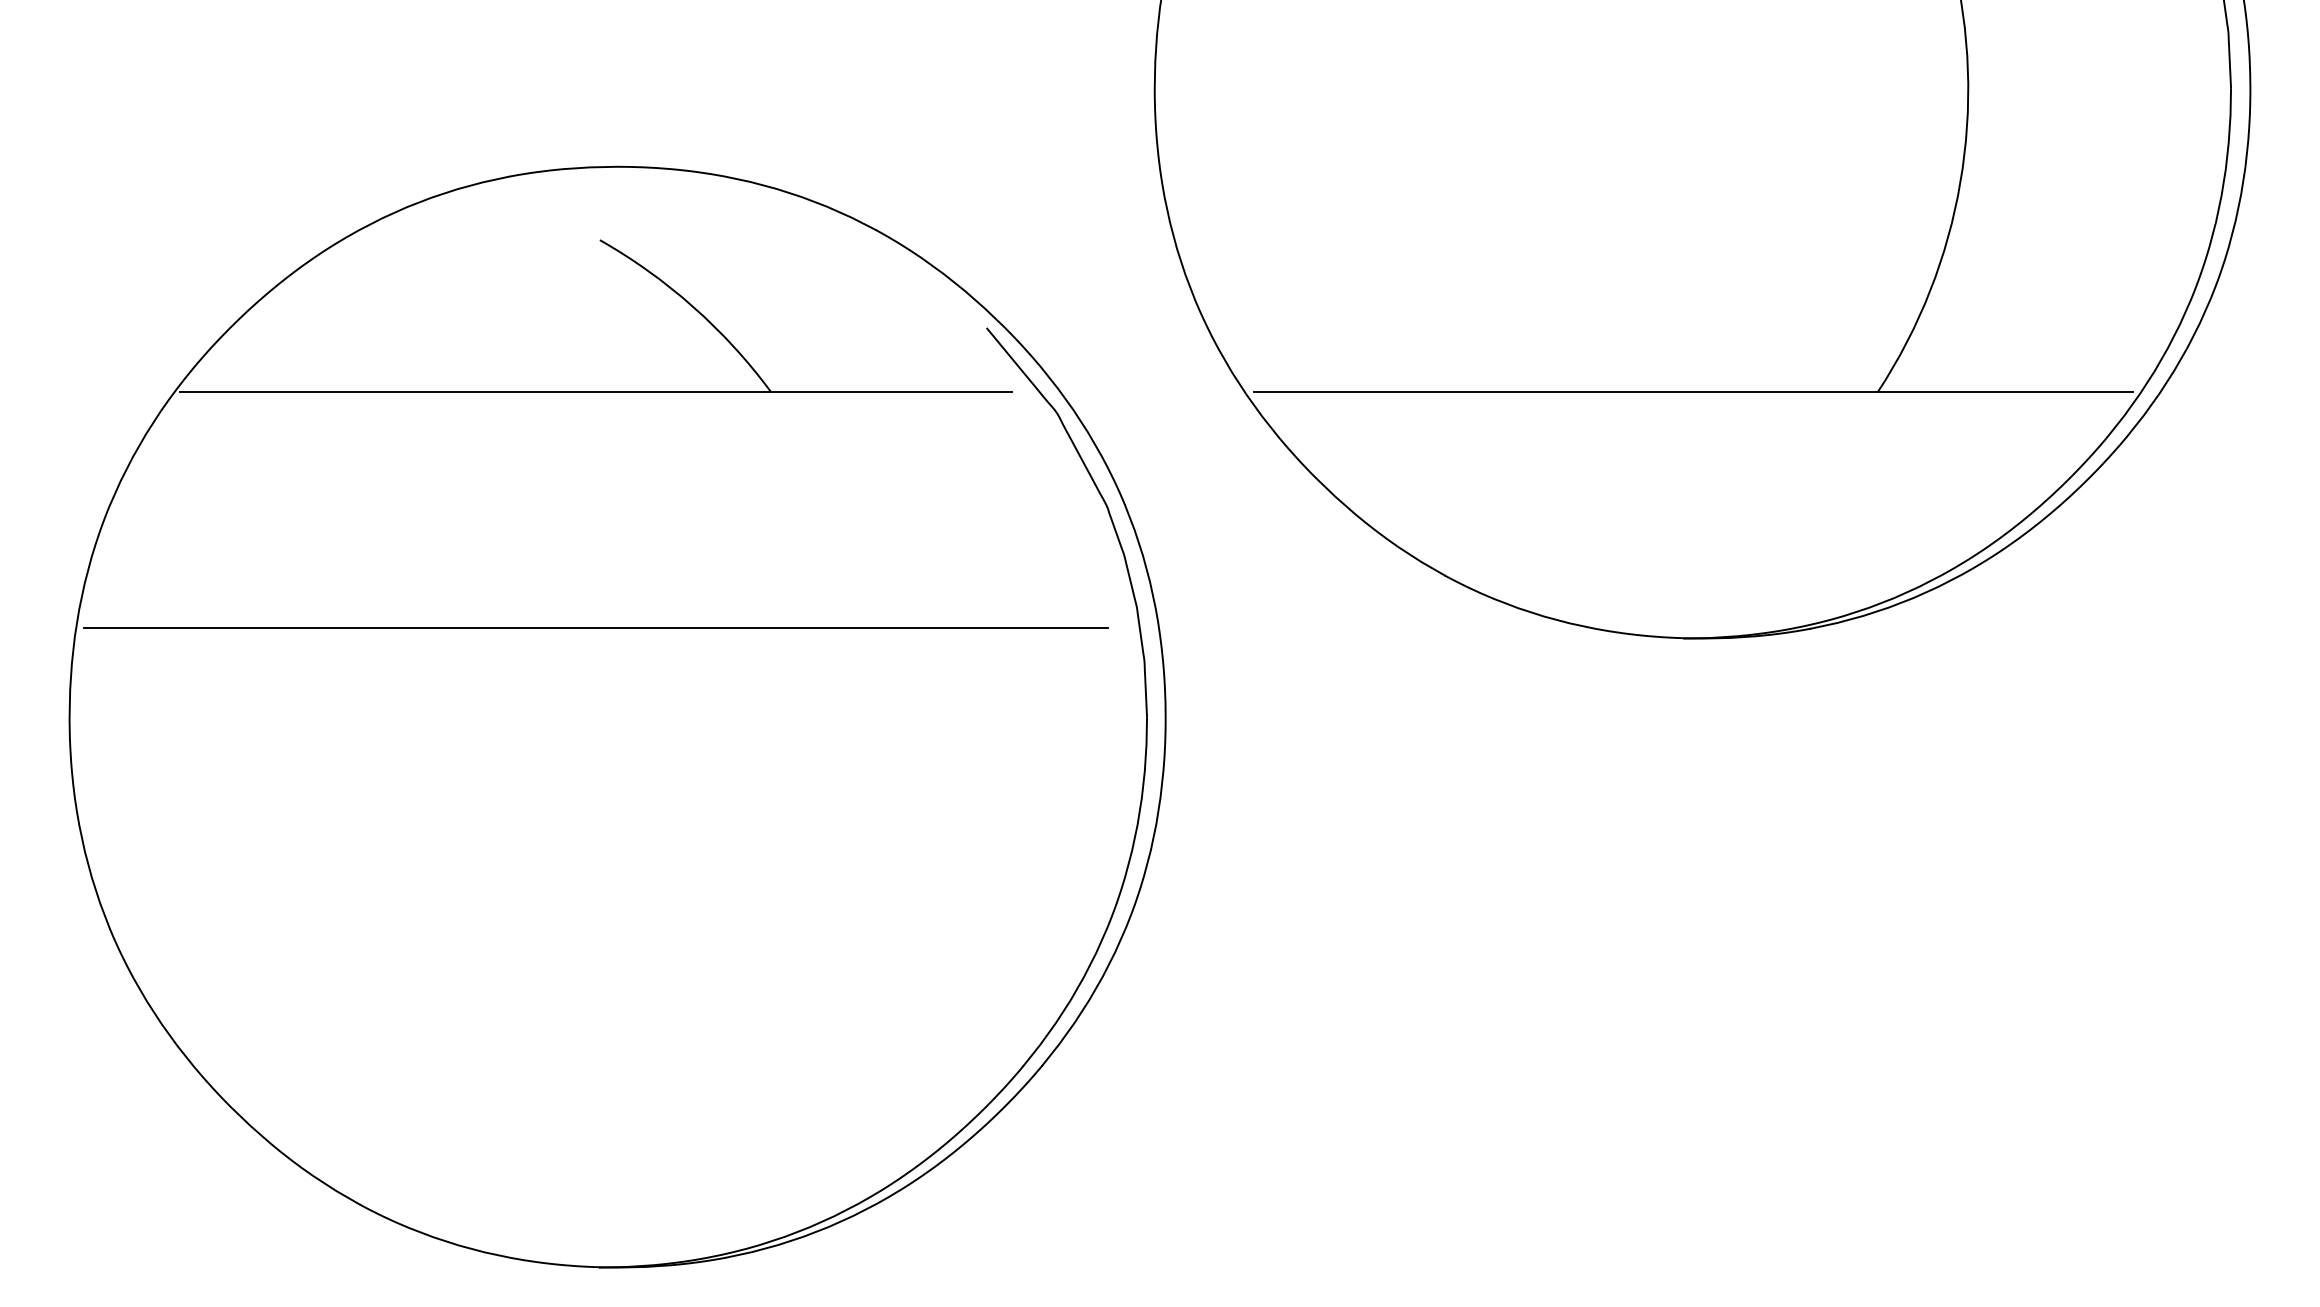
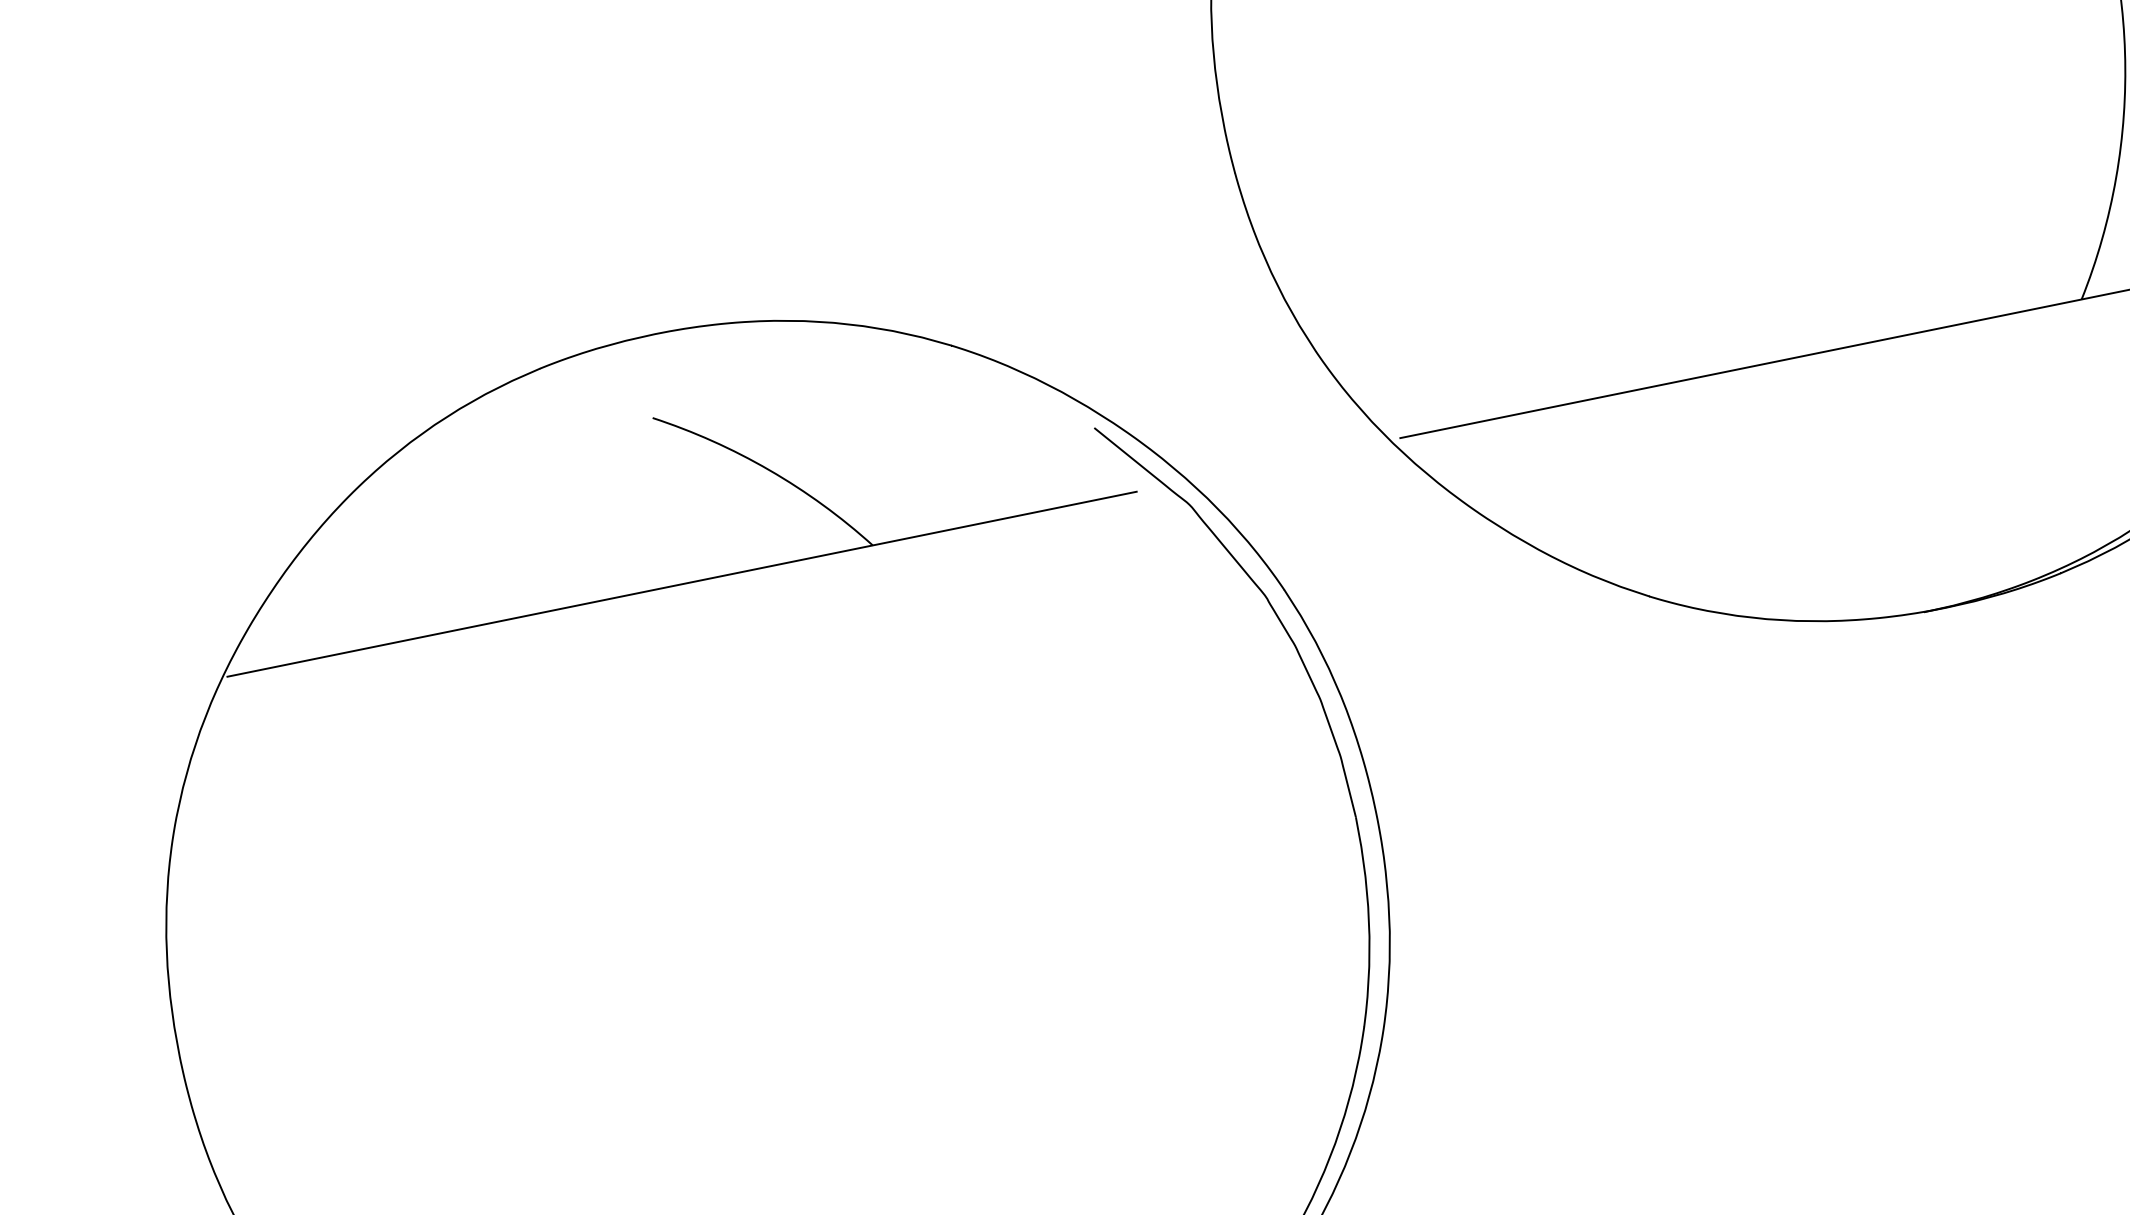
line: (595, 627) -> (733, 841), removed

